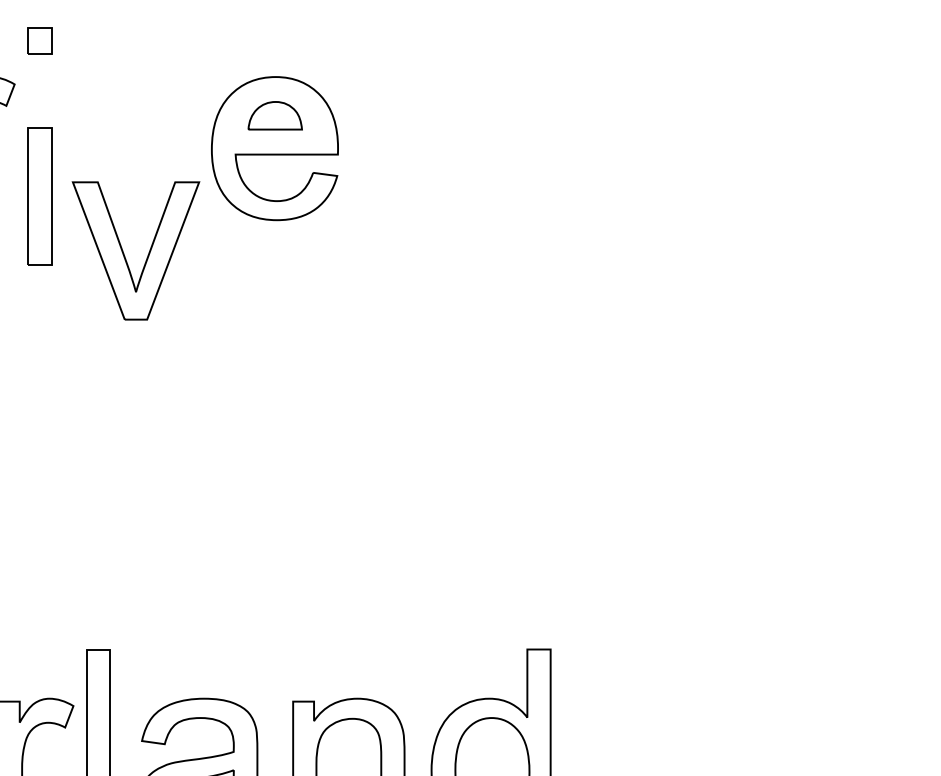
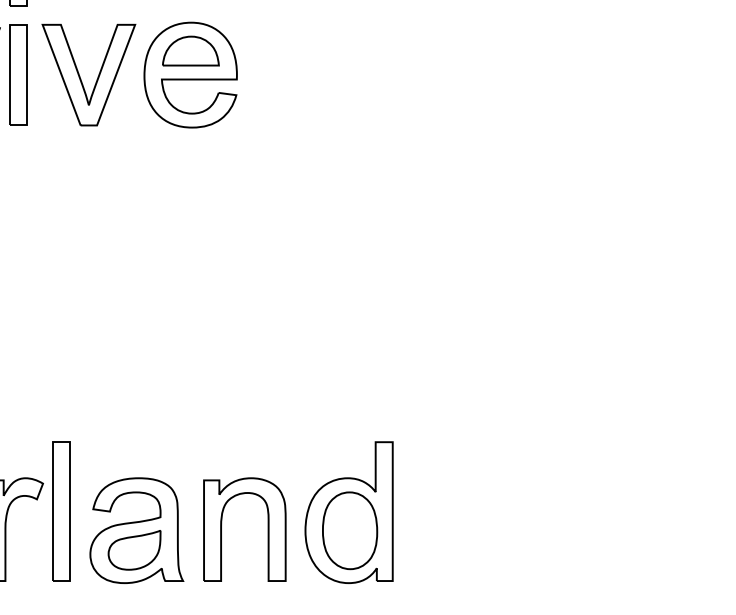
part: (274, 114) -> (190, 50), size x1.43
part: (39, 195) -> (18, 74), moved
part: (125, 255) -> (81, 78), moved

